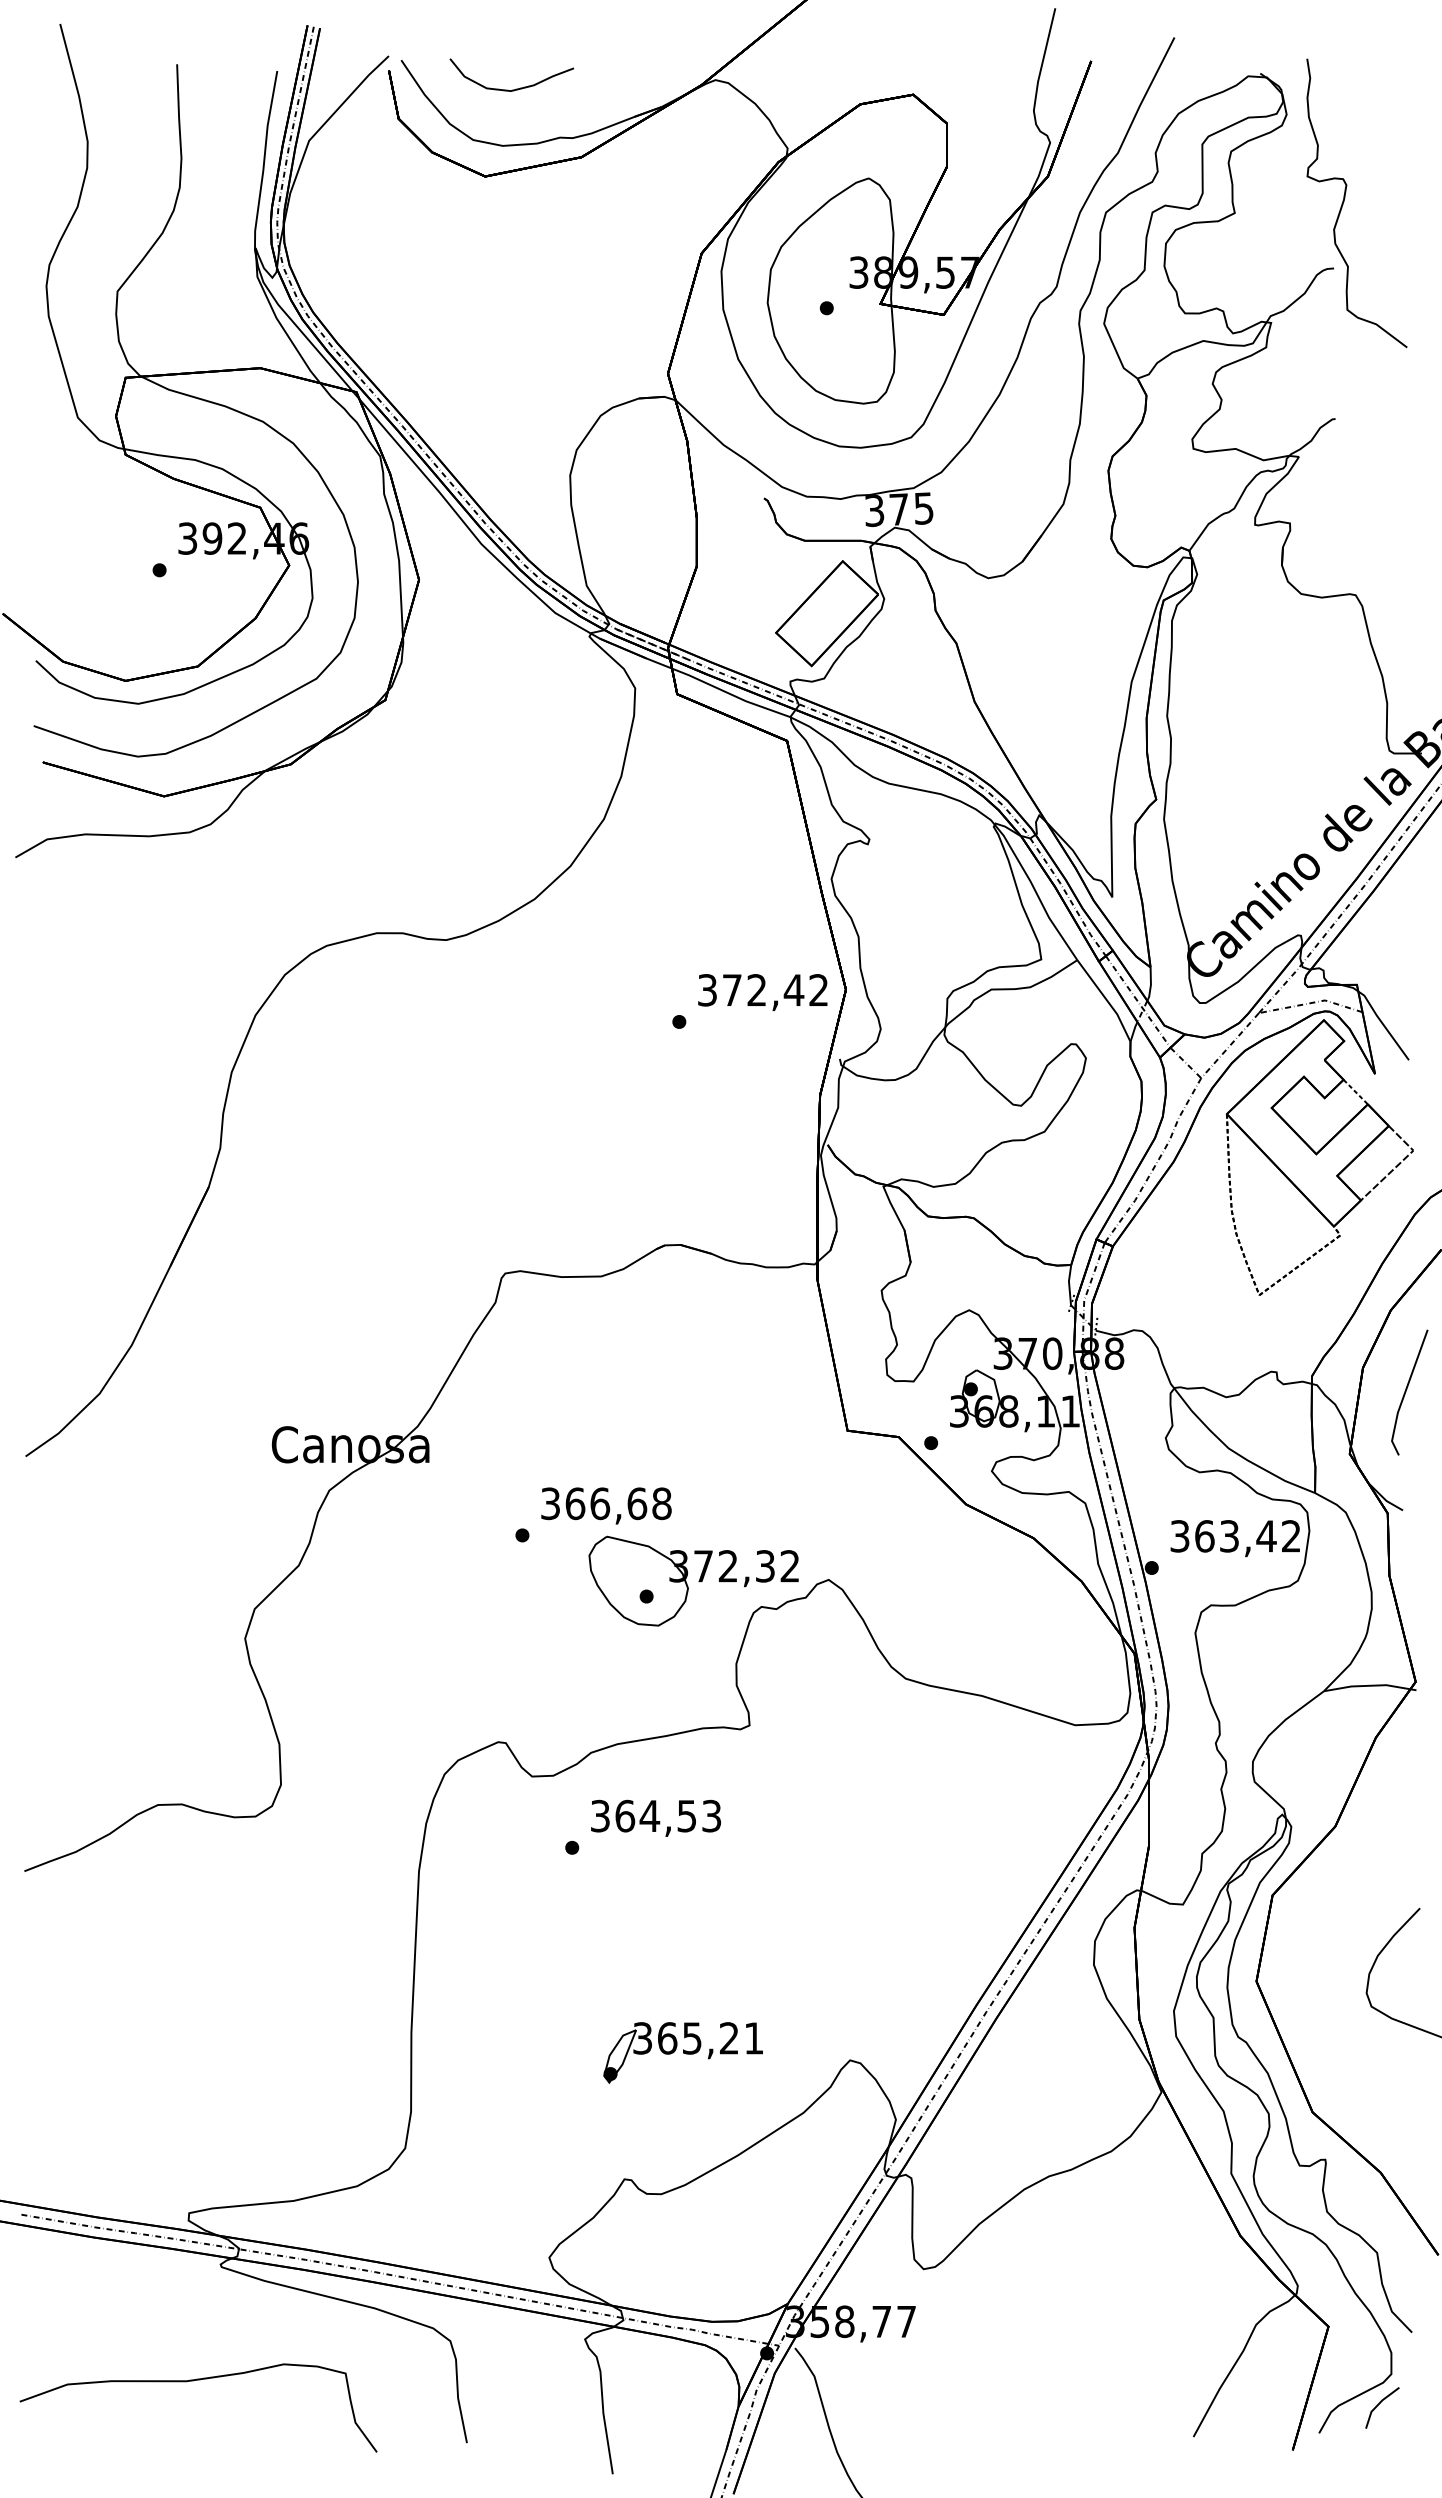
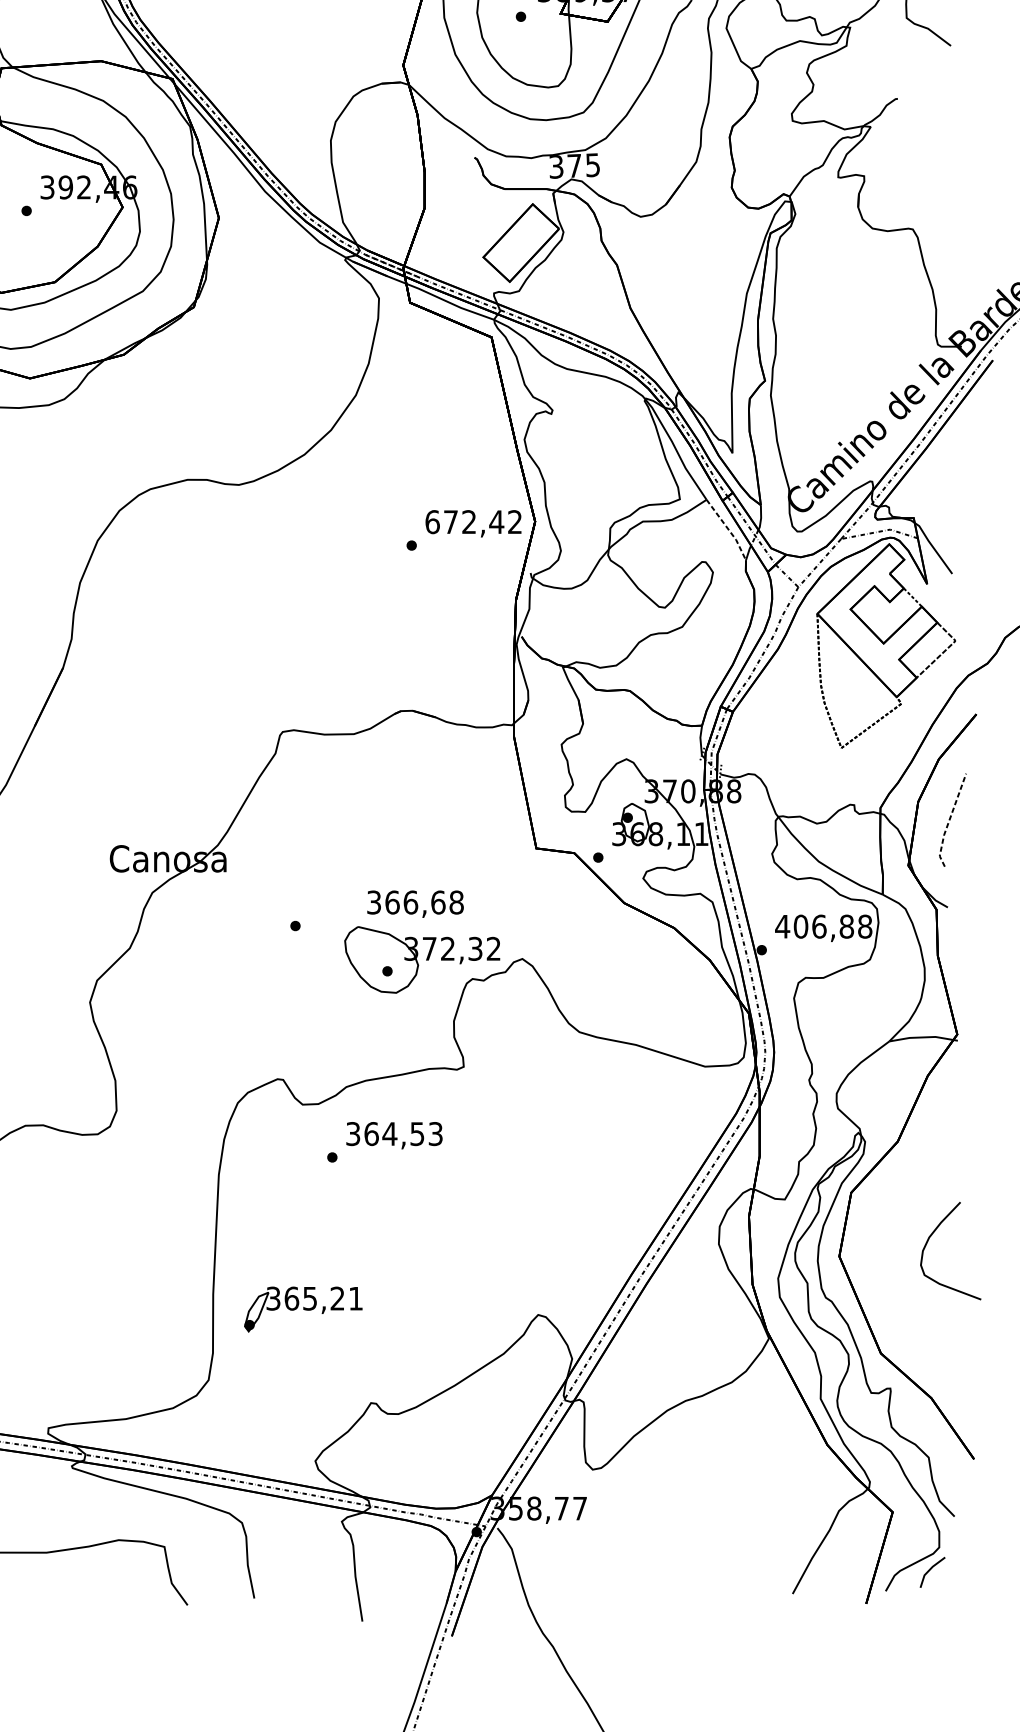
text: (707, 990) -> (432, 522), 372,42 -> 672,42
line: (1106, 1000) -> (728, 529), solid -> dashed
line: (1404, 1393) -> (949, 820), solid -> dashed
text: (606, 1505) -> (415, 903), moved
text: (1235, 1536) -> (823, 926), 363,42 -> 406,88
part: (682, 2052) -> (302, 1309), moved

